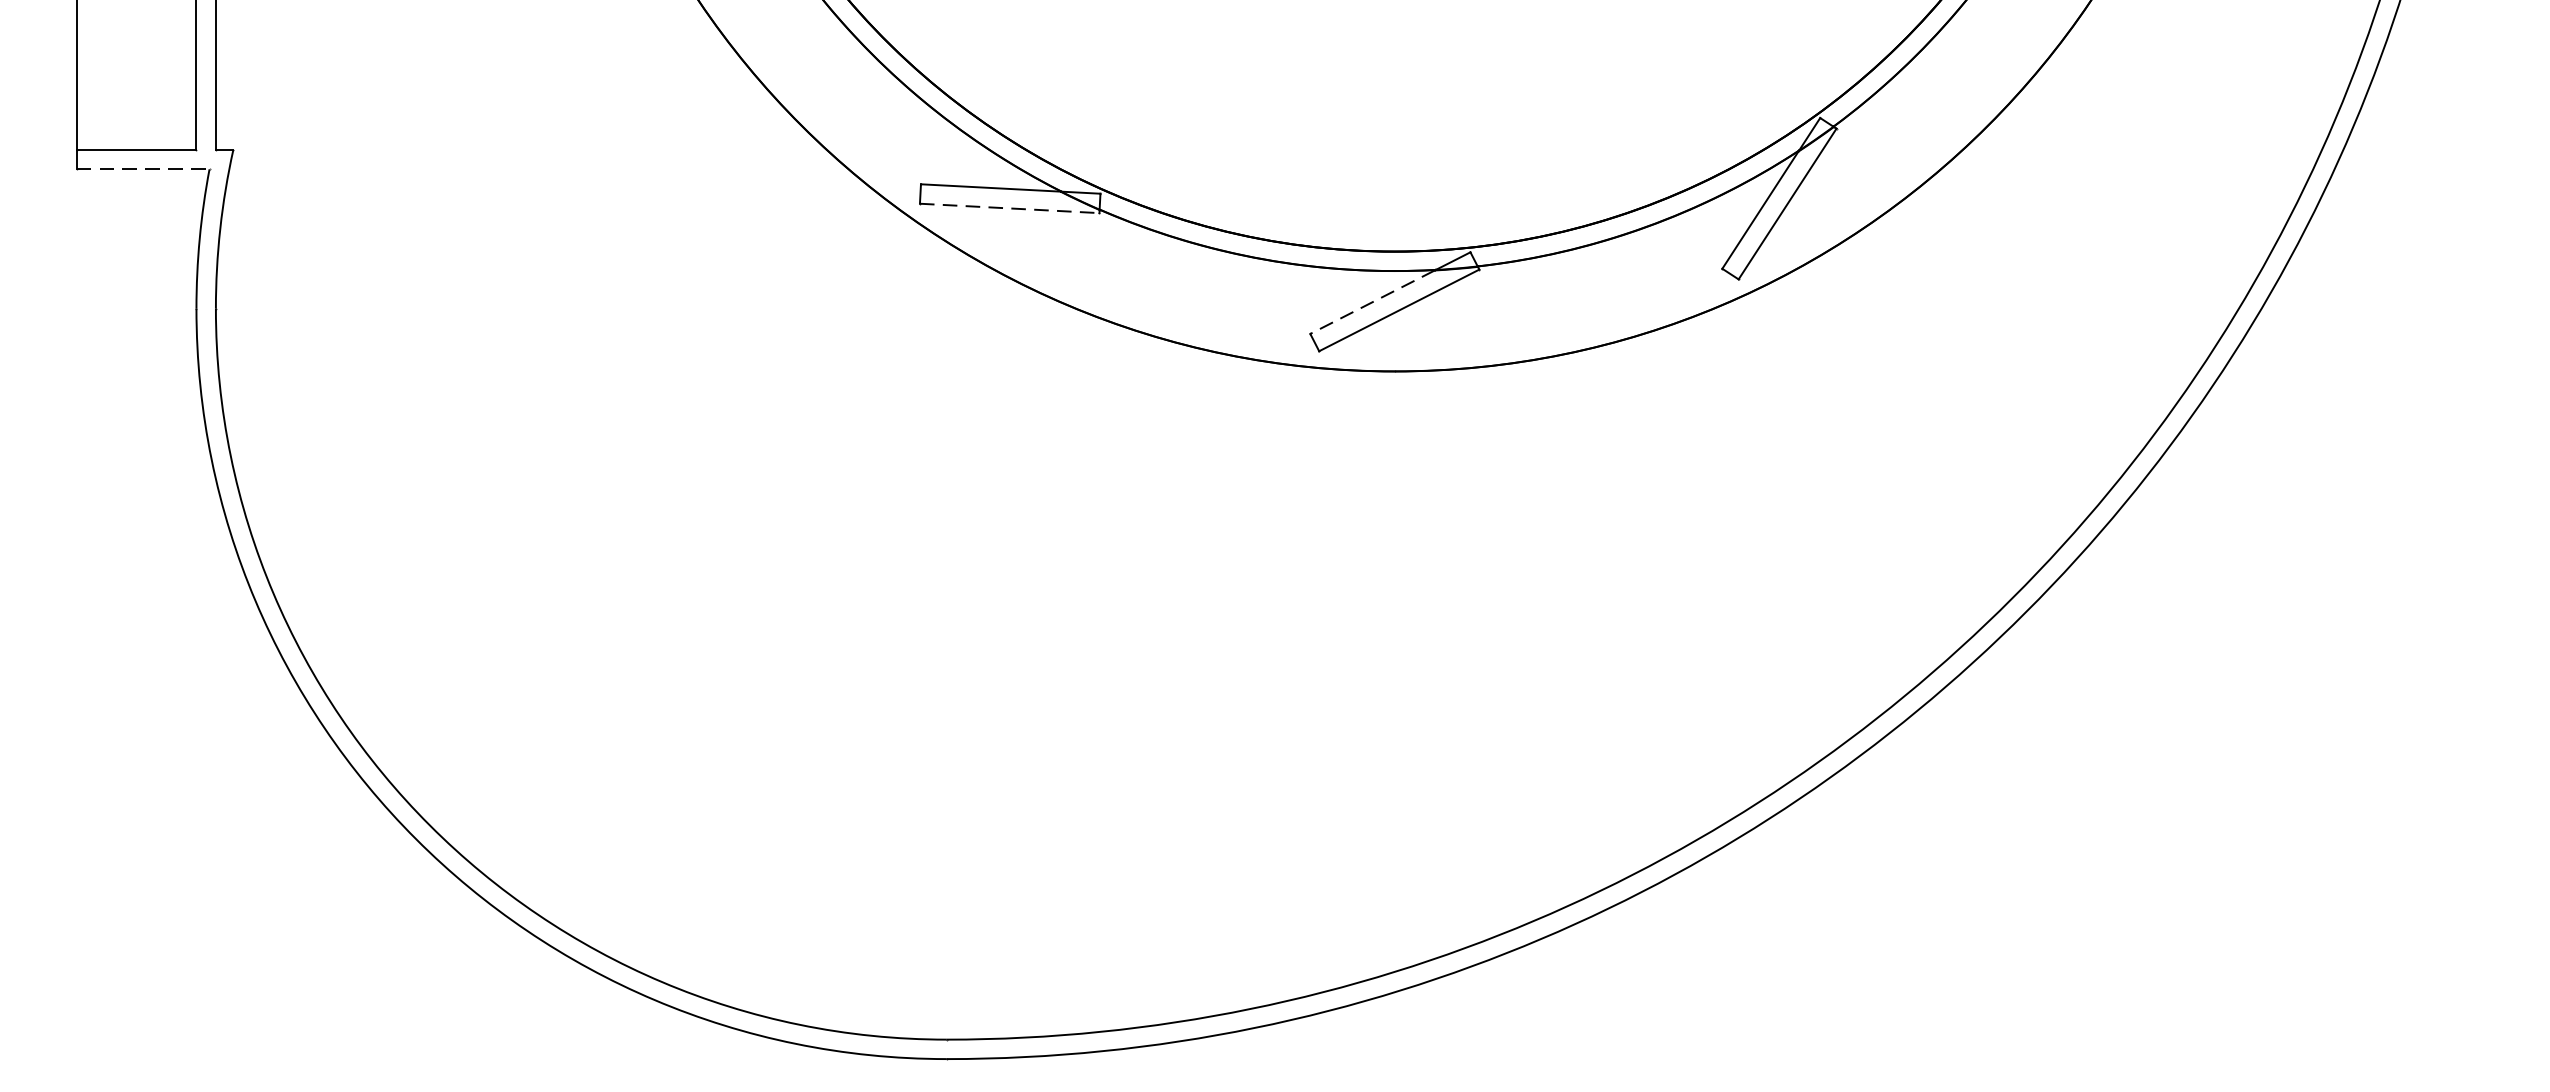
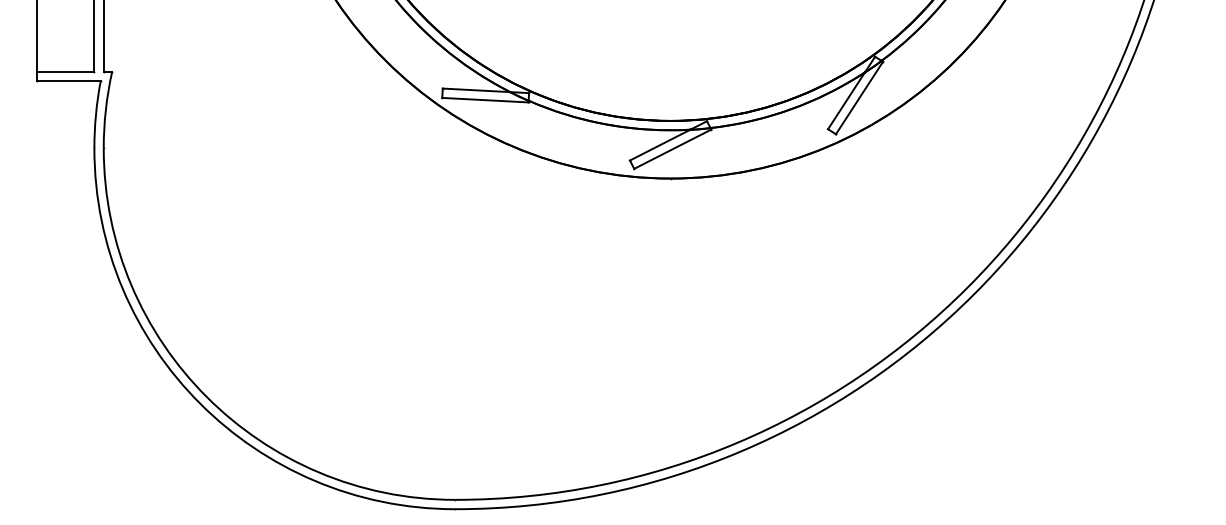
line: (142, 169) -> (68, 81), dashed -> solid
line: (1009, 209) -> (485, 100), dashed -> solid
line: (1371, 302) -> (659, 145), dashed -> solid

